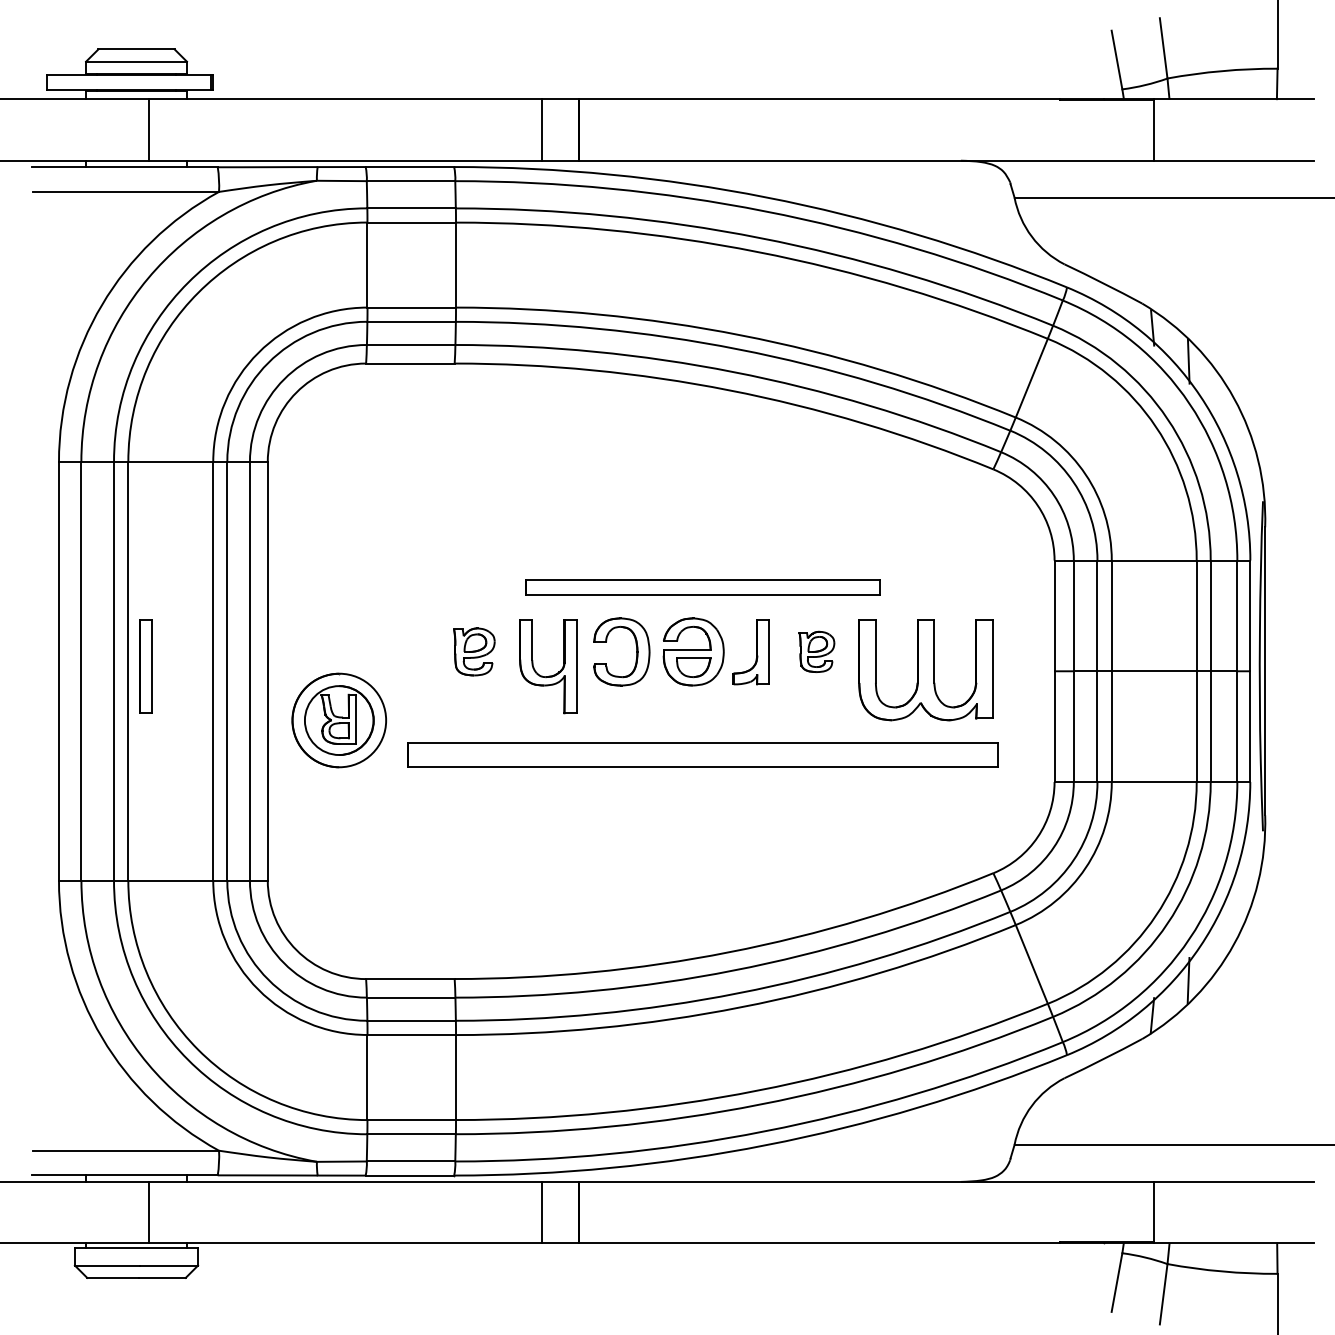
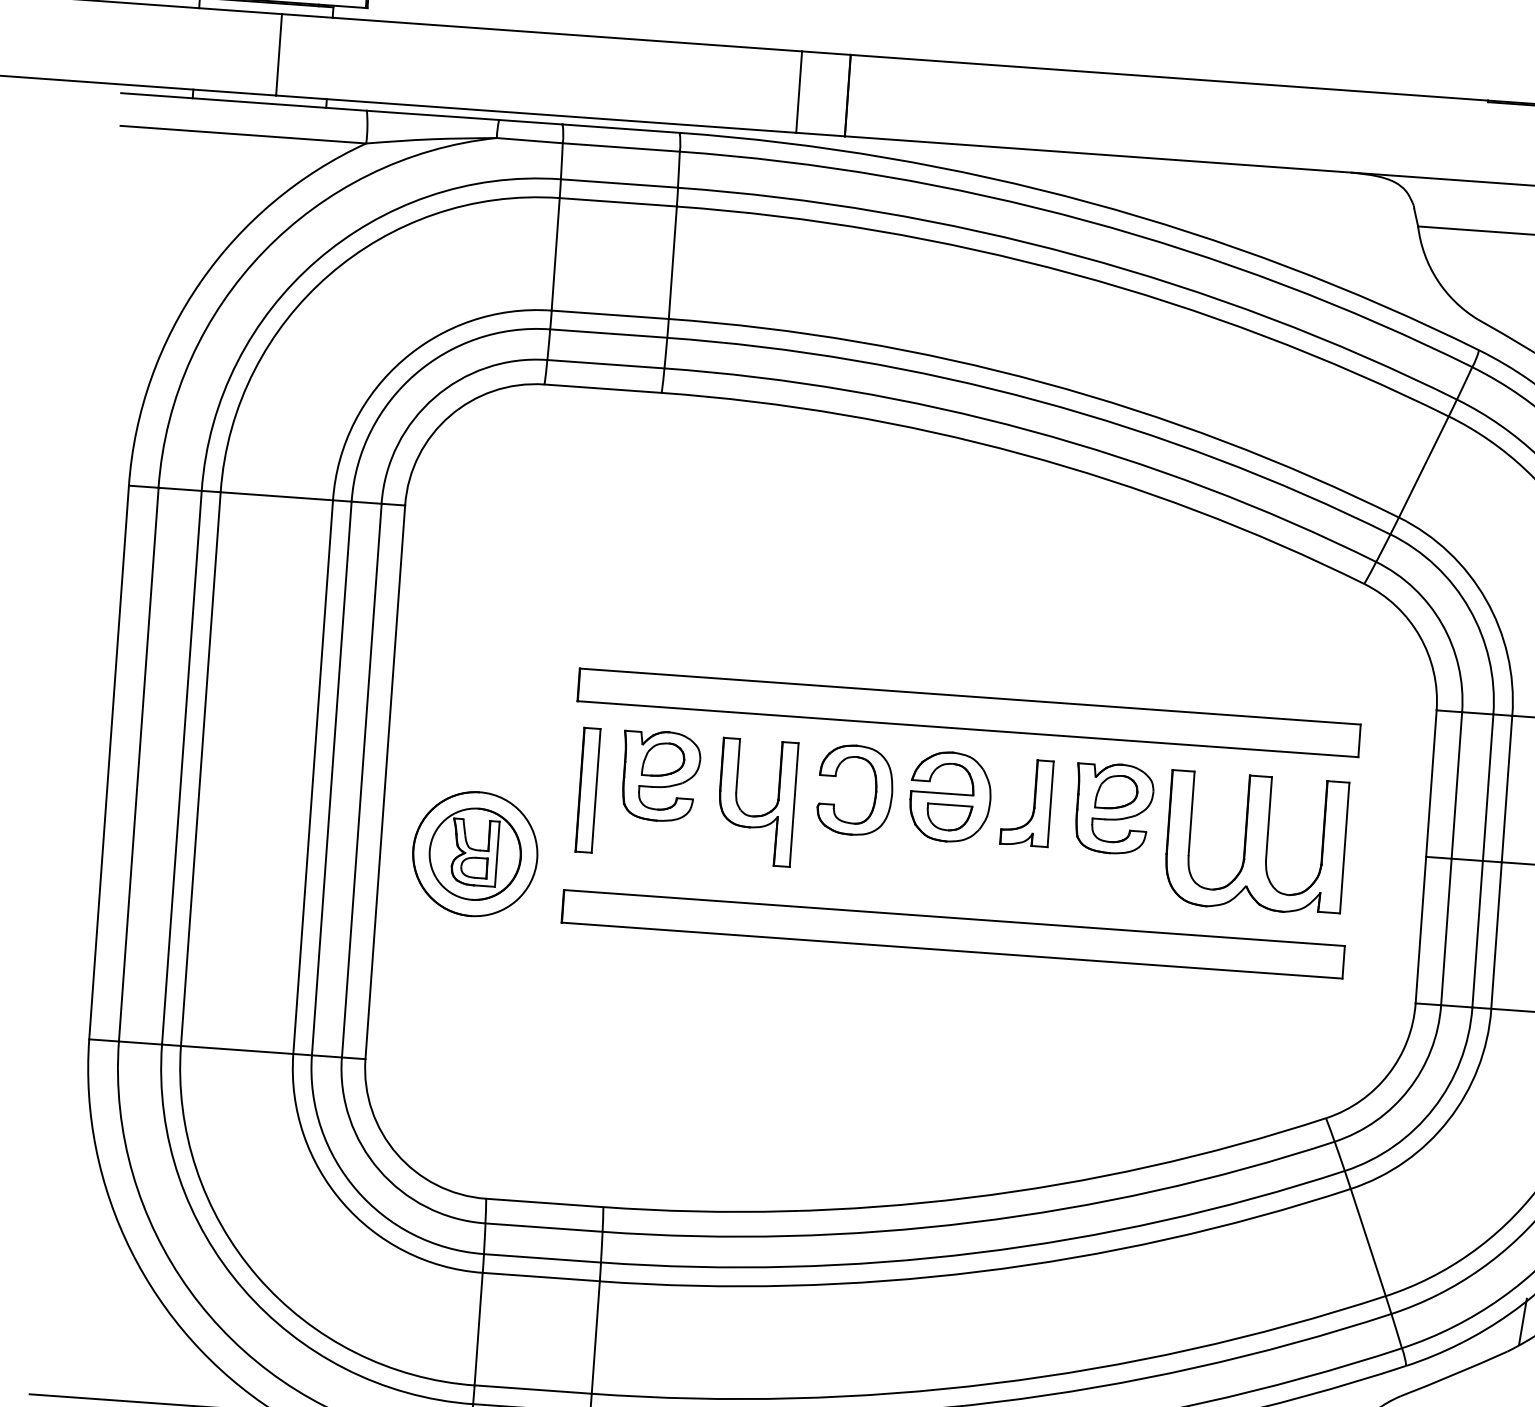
part: (702, 587) -> (968, 712), size x1.67
part: (474, 651) -> (660, 775), size x1.43
part: (816, 651) -> (1113, 808), size x1.67
part: (145, 666) -> (587, 790), moved

